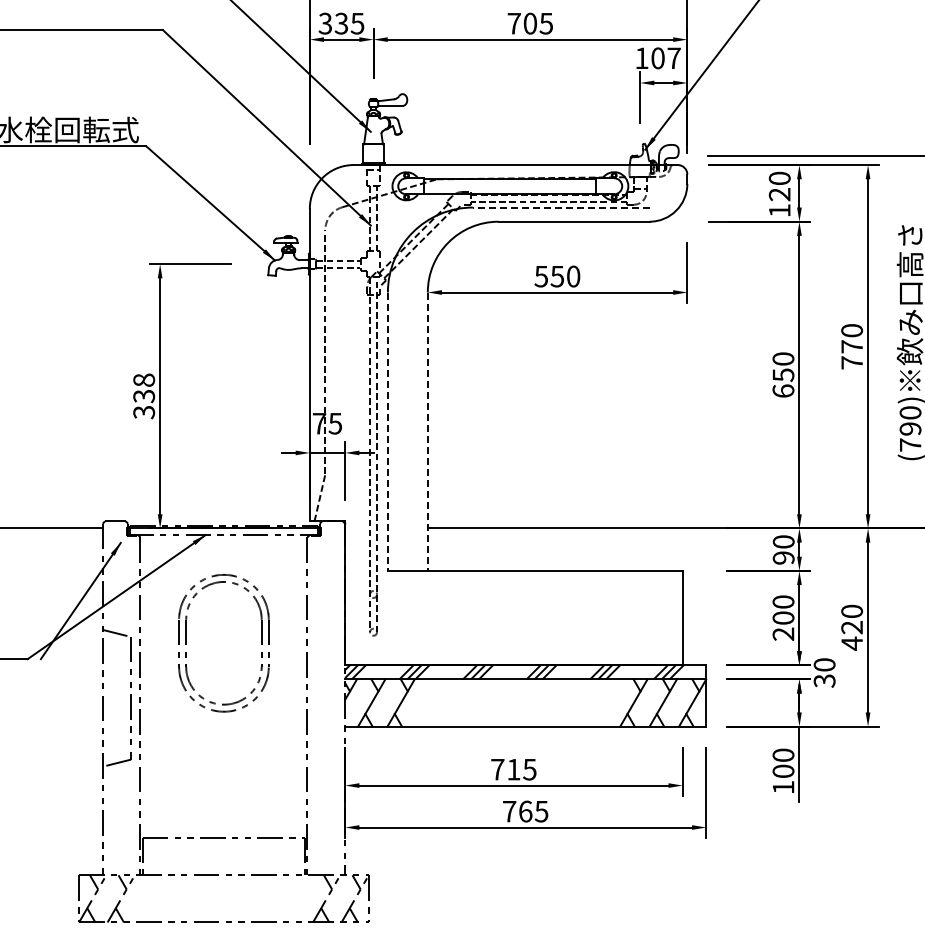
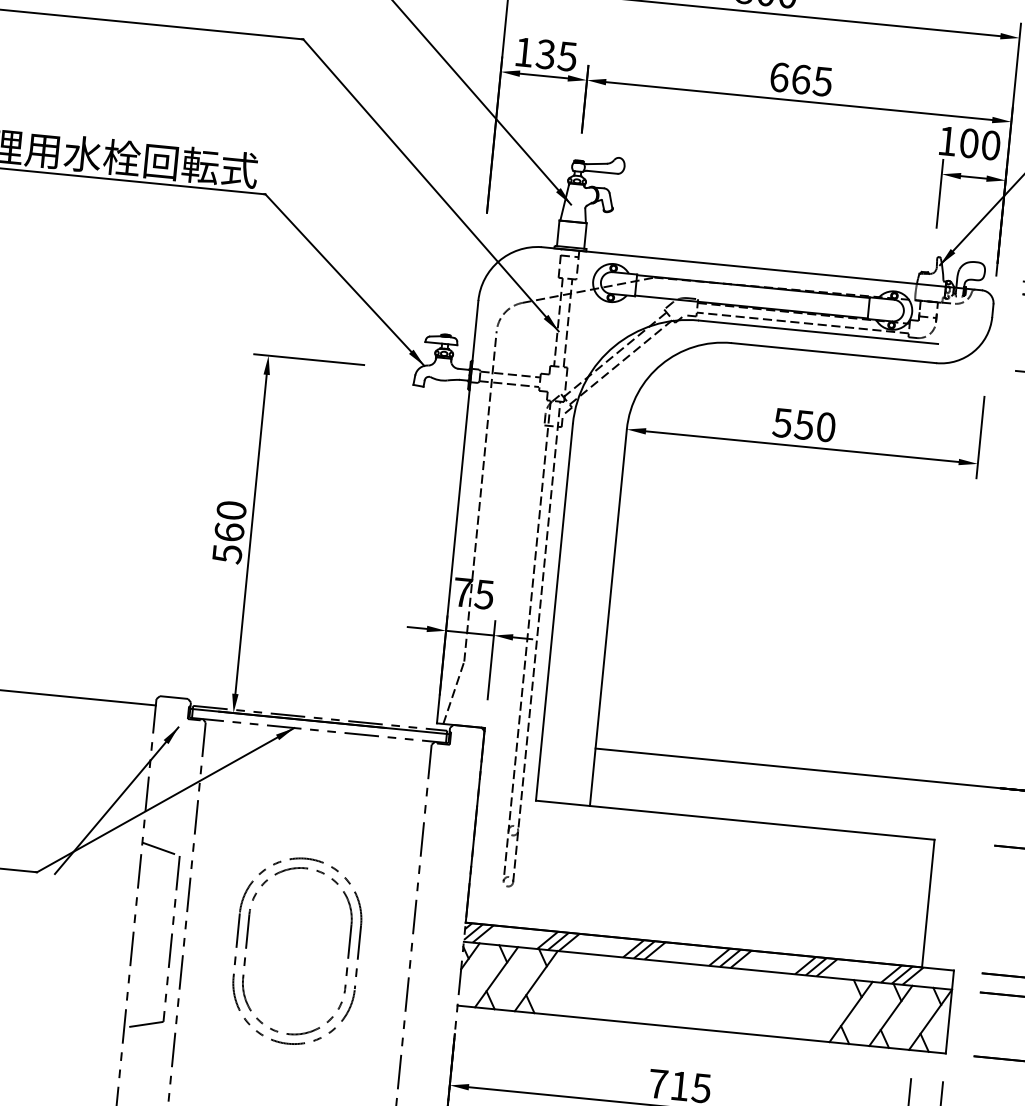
text: (324, 23) -> (522, 51), 335 -> 135
text: (522, 23) -> (790, 78), 705 -> 665
text: (673, 58) -> (990, 145), 107 -> 100
line: (560, 207) -> (817, 332), dashed -> solid
text: (144, 395) -> (230, 531), 338 -> 560
line: (387, 432) -> (553, 613), dashed -> solid
line: (427, 432) -> (607, 618), dashed -> solid
part: (186, 643) -> (246, 946), moved

